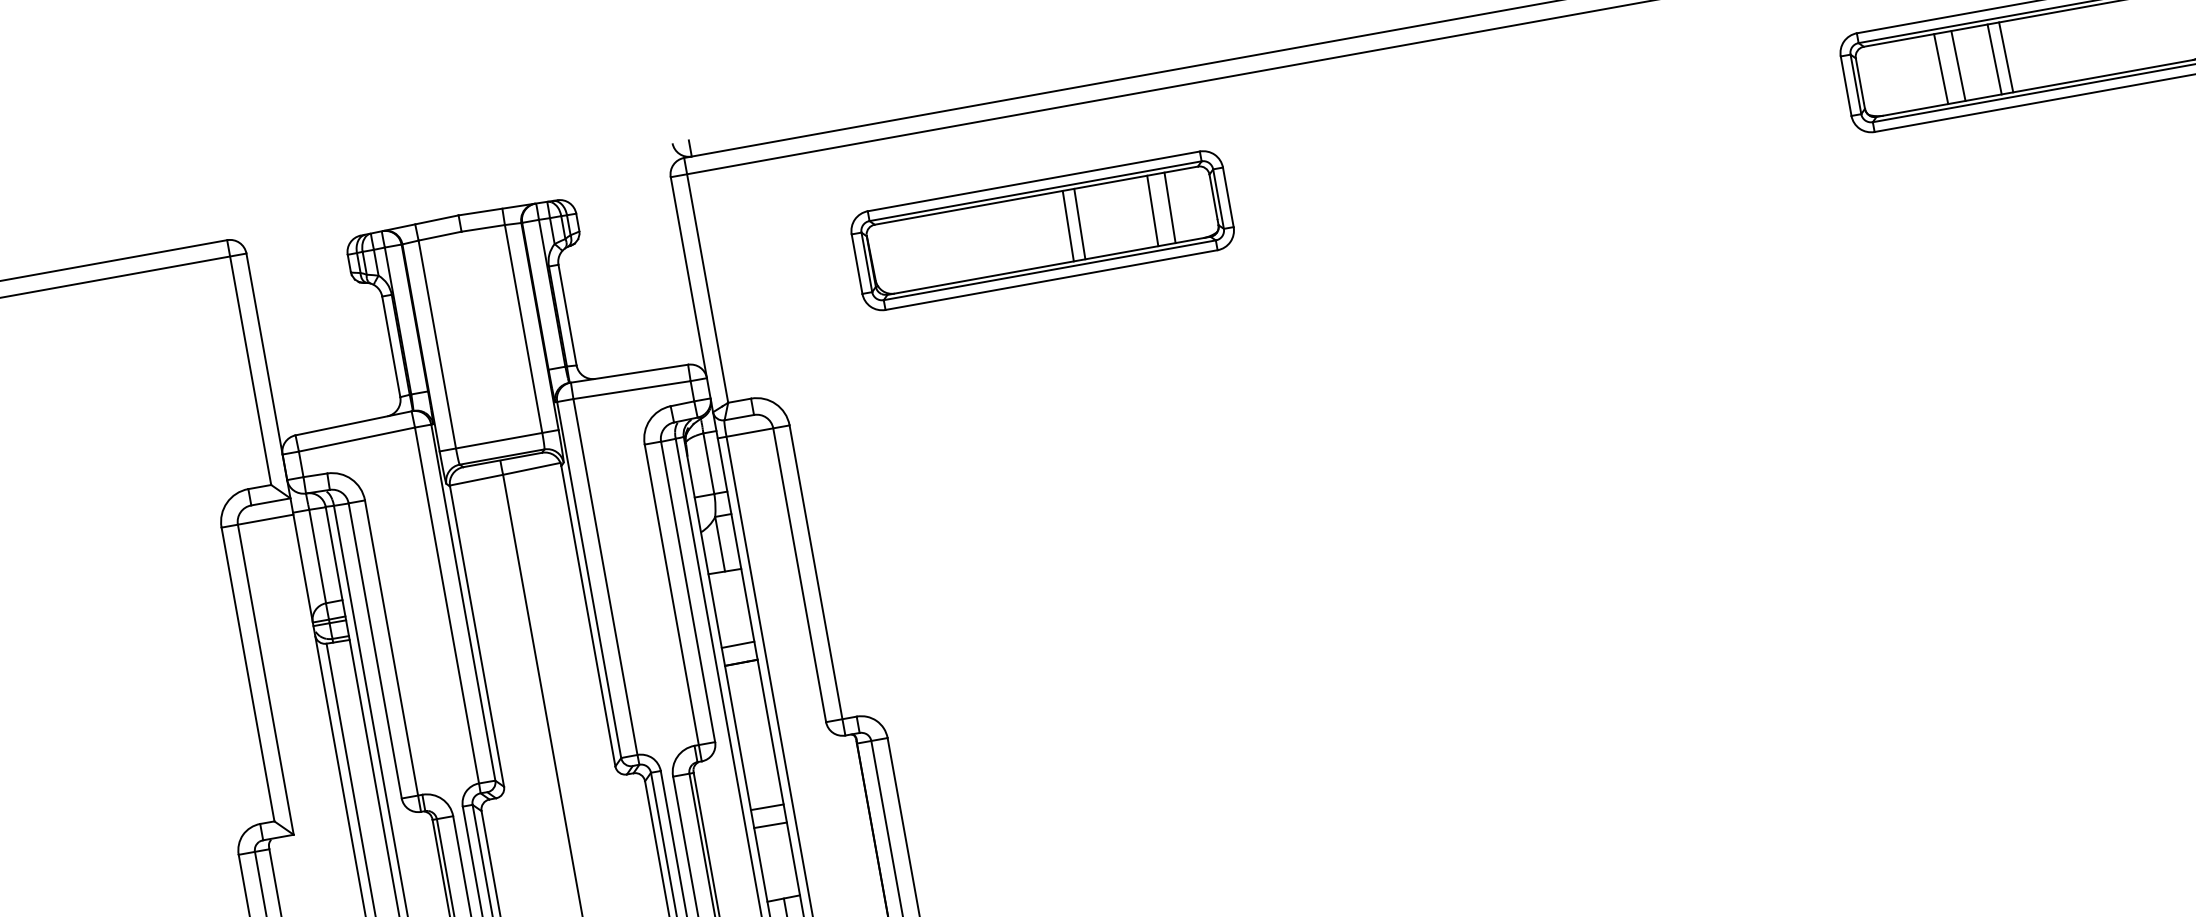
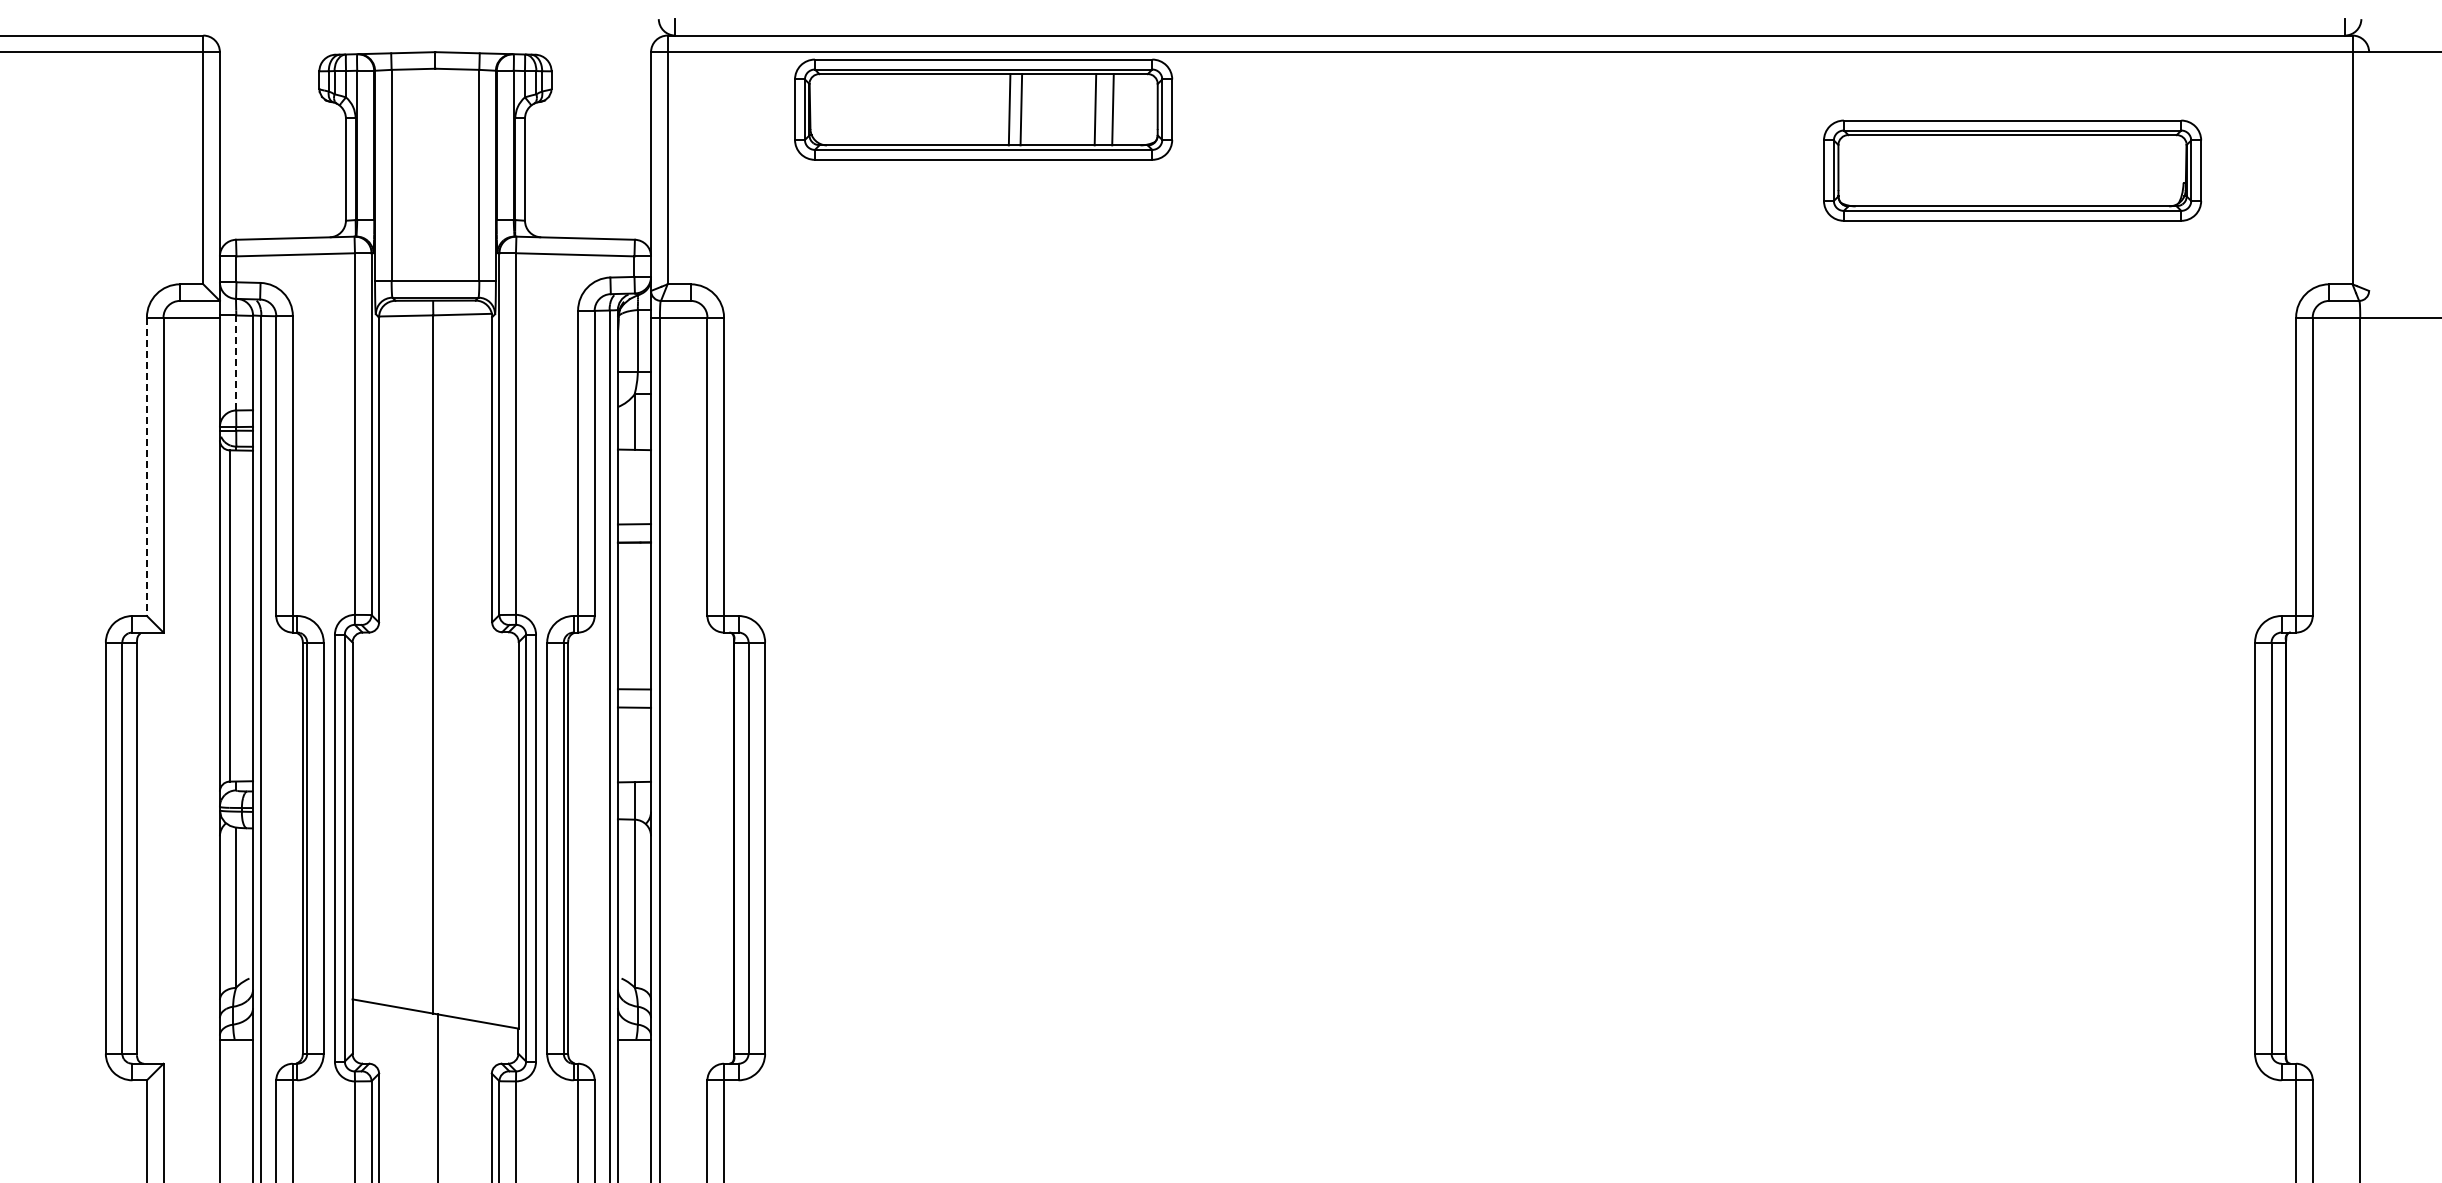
line: (2006, 57) -> (1986, 170), removed
line: (1994, 59) -> (1974, 170), removed
line: (1957, 65) -> (1937, 170), removed
line: (1941, 68) -> (1920, 170), removed
part: (1042, 230) -> (983, 109), moved
line: (317, 556) -> (236, 362), solid -> dashed
line: (247, 675) -> (146, 467), solid -> dashed

